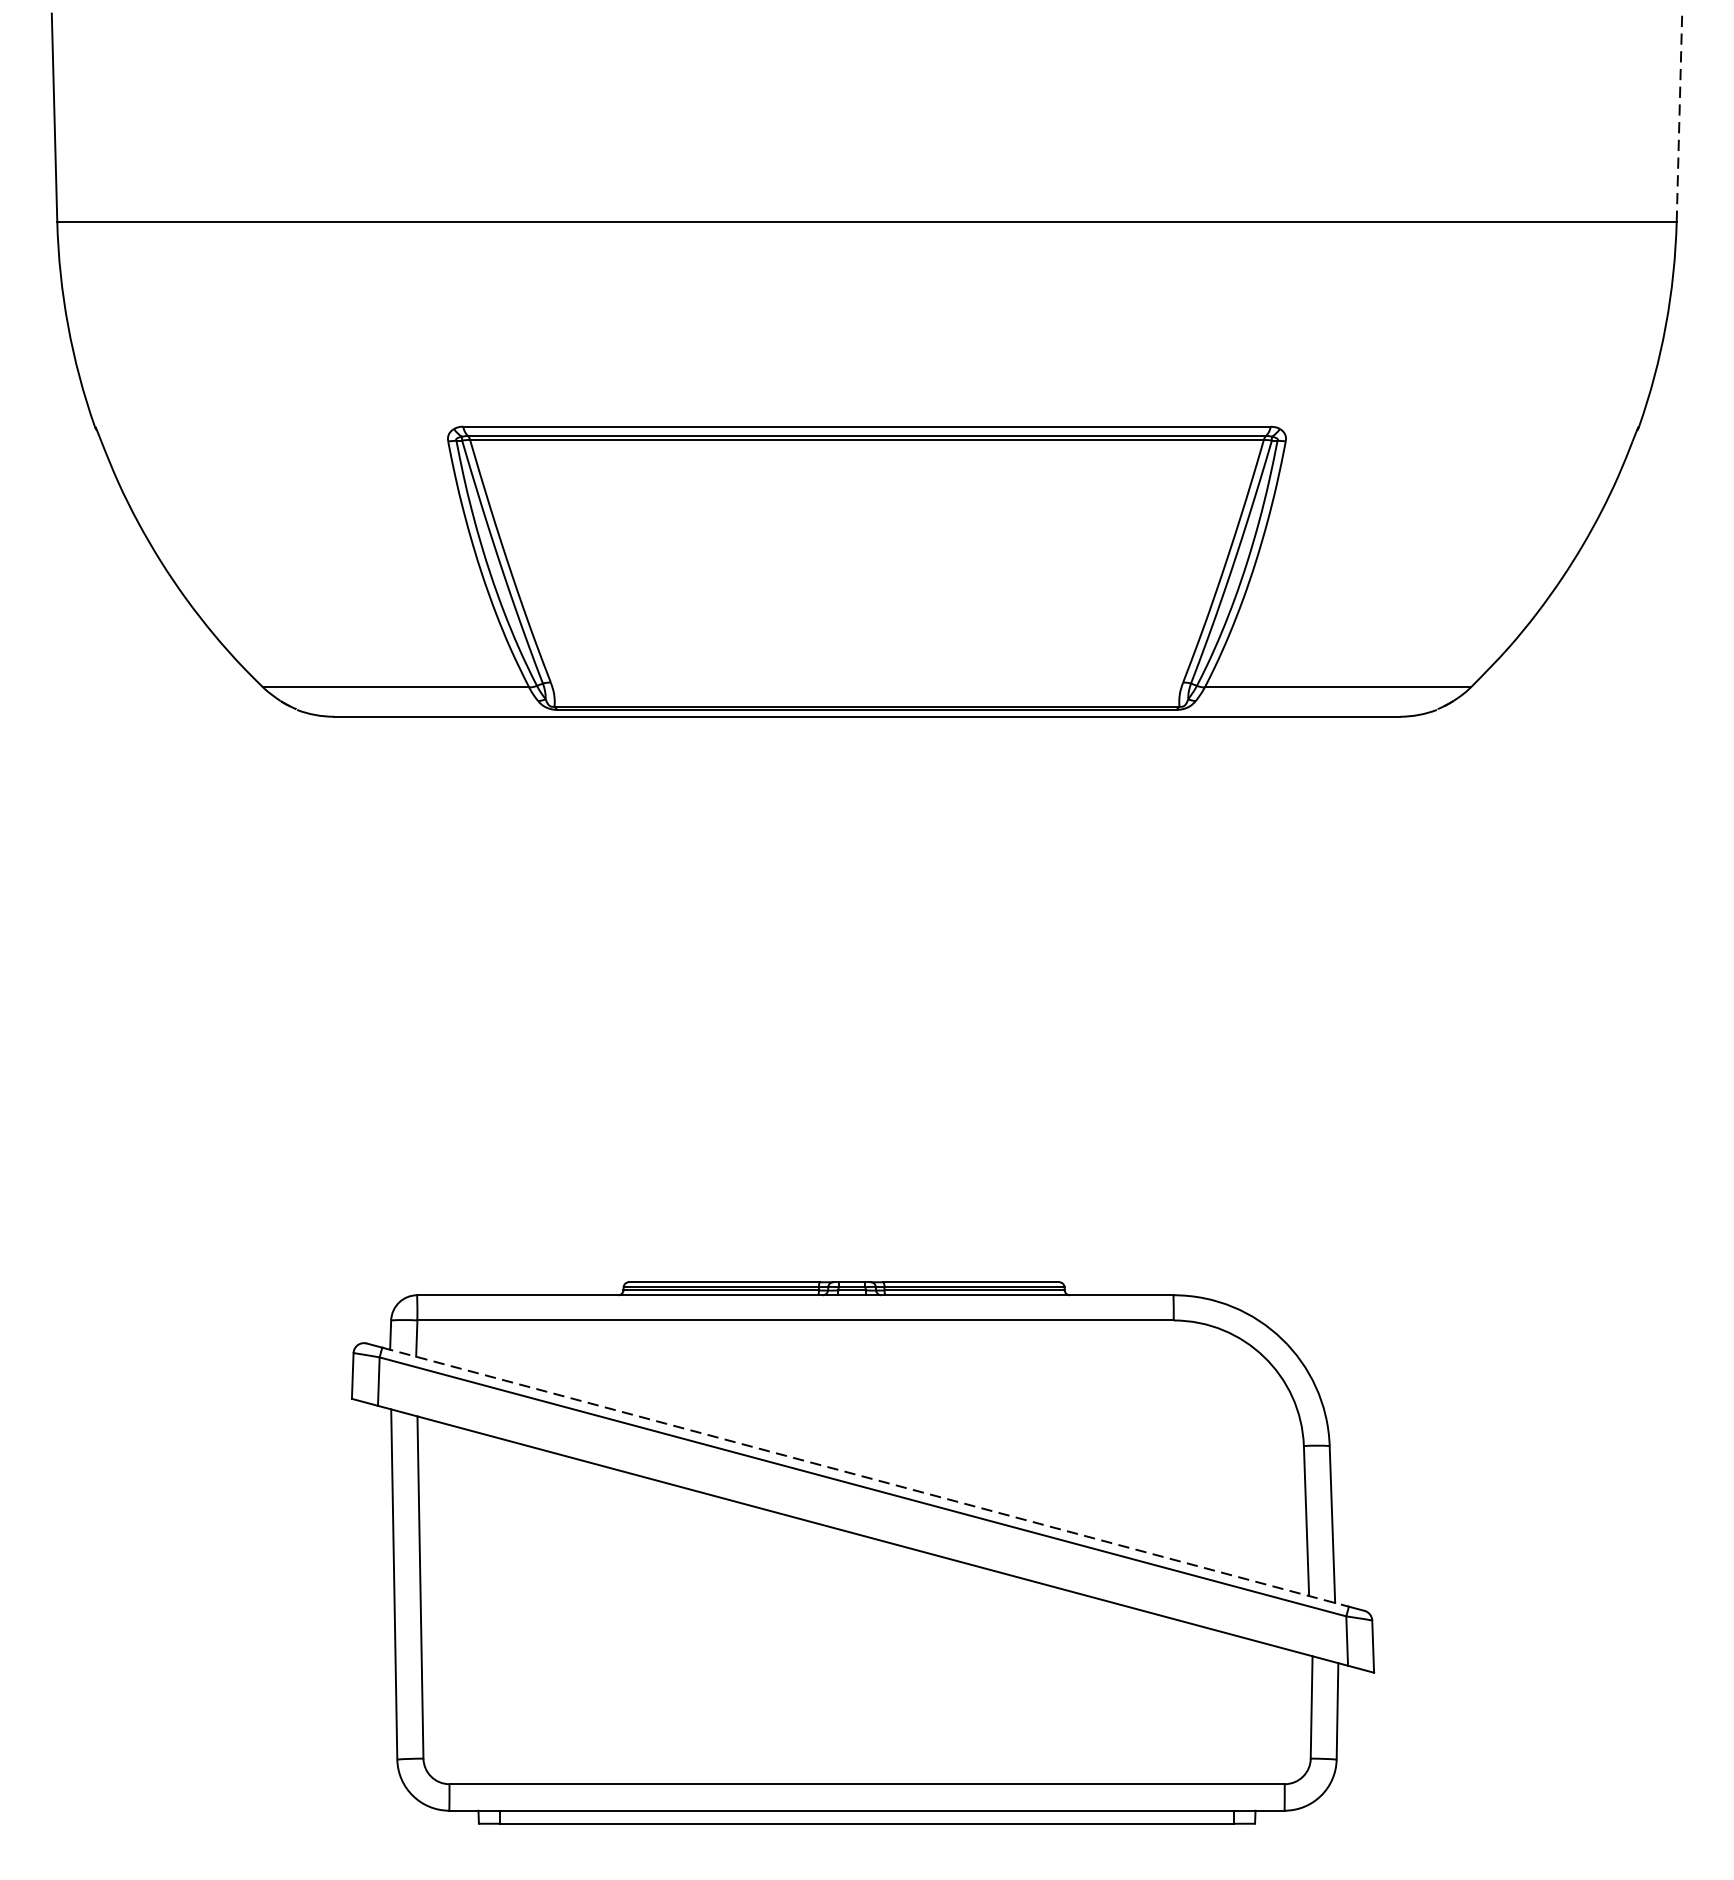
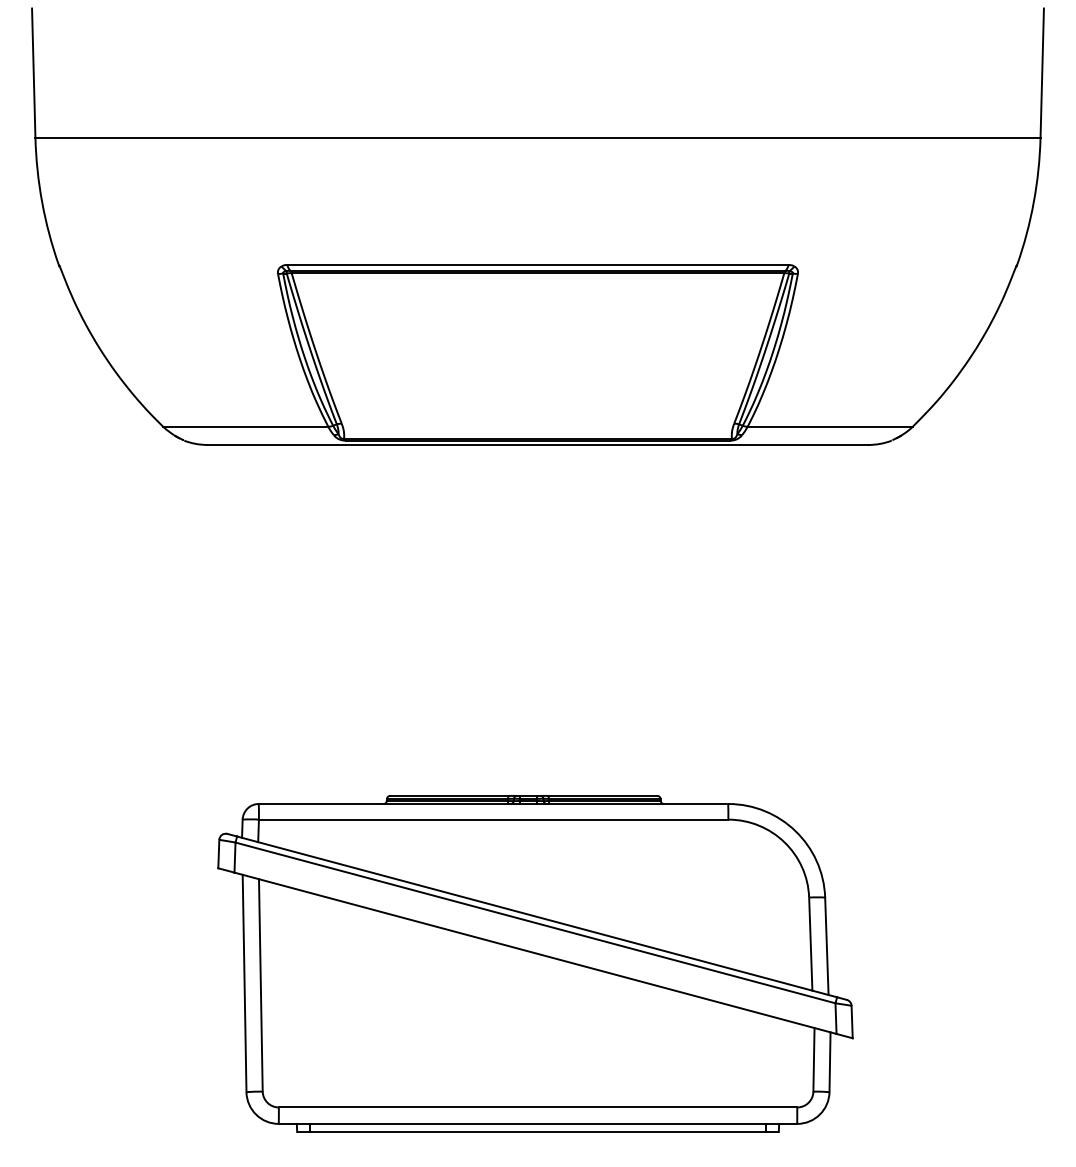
line: (1679, 118) -> (1042, 73), dashed -> solid
line: (866, 1476) -> (537, 916), dashed -> solid

